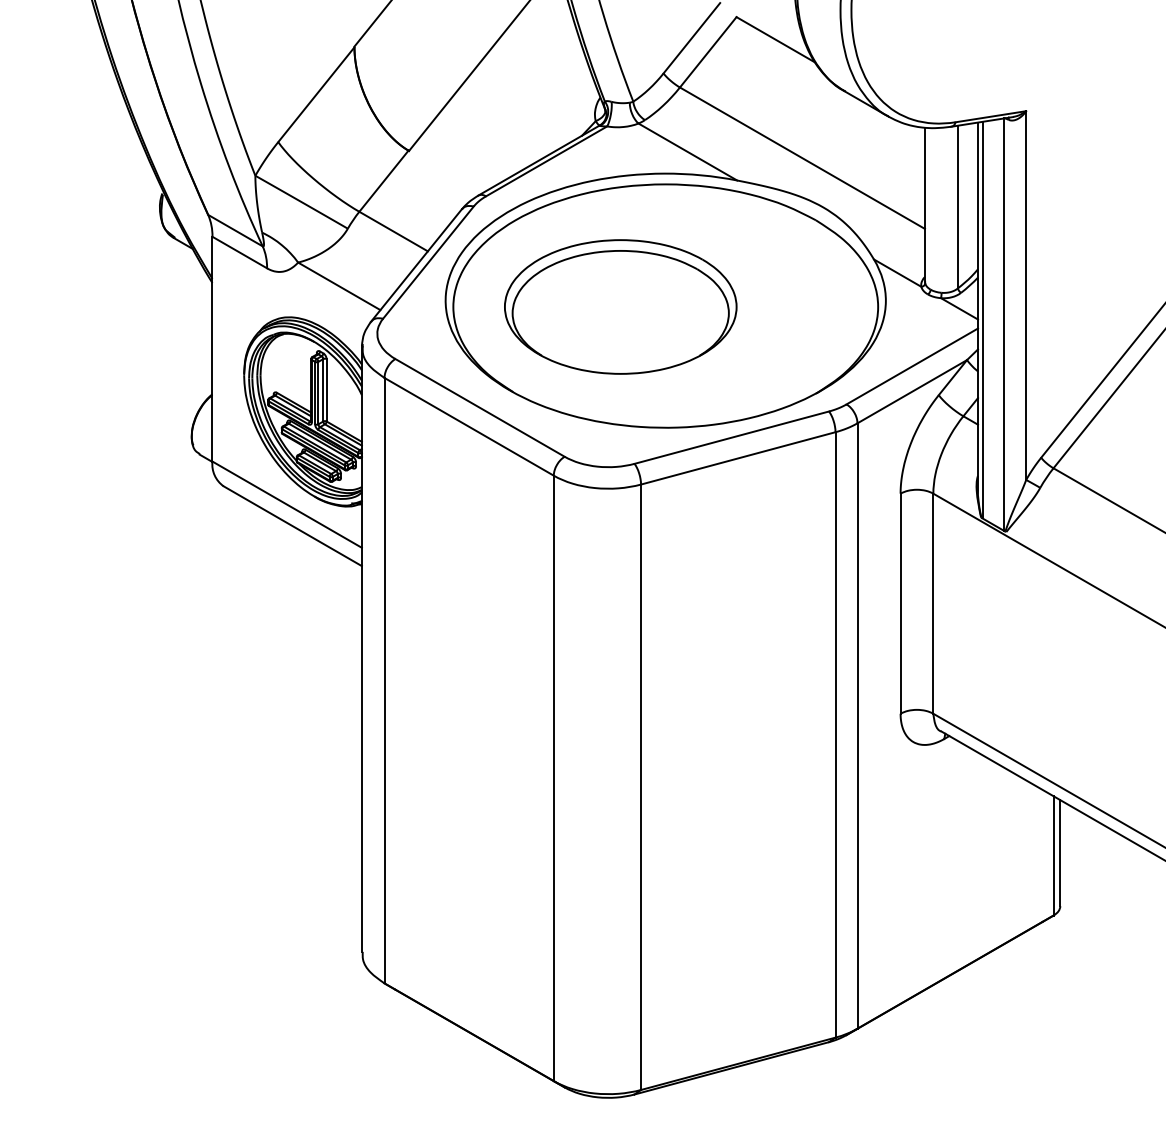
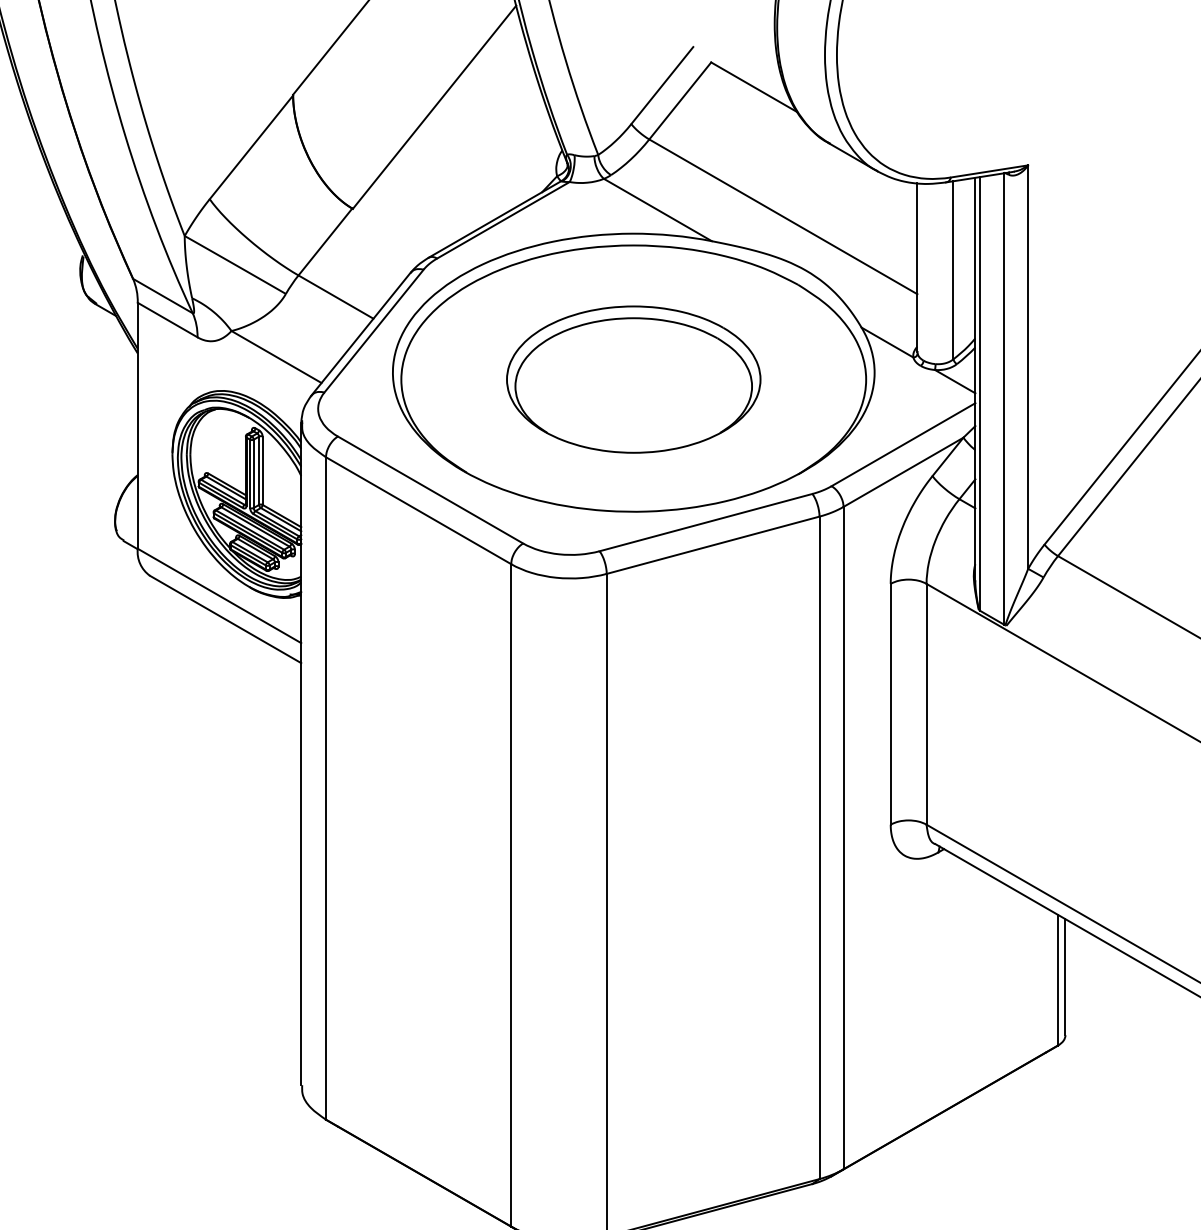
part: (620, 306) -> (633, 379), moved

